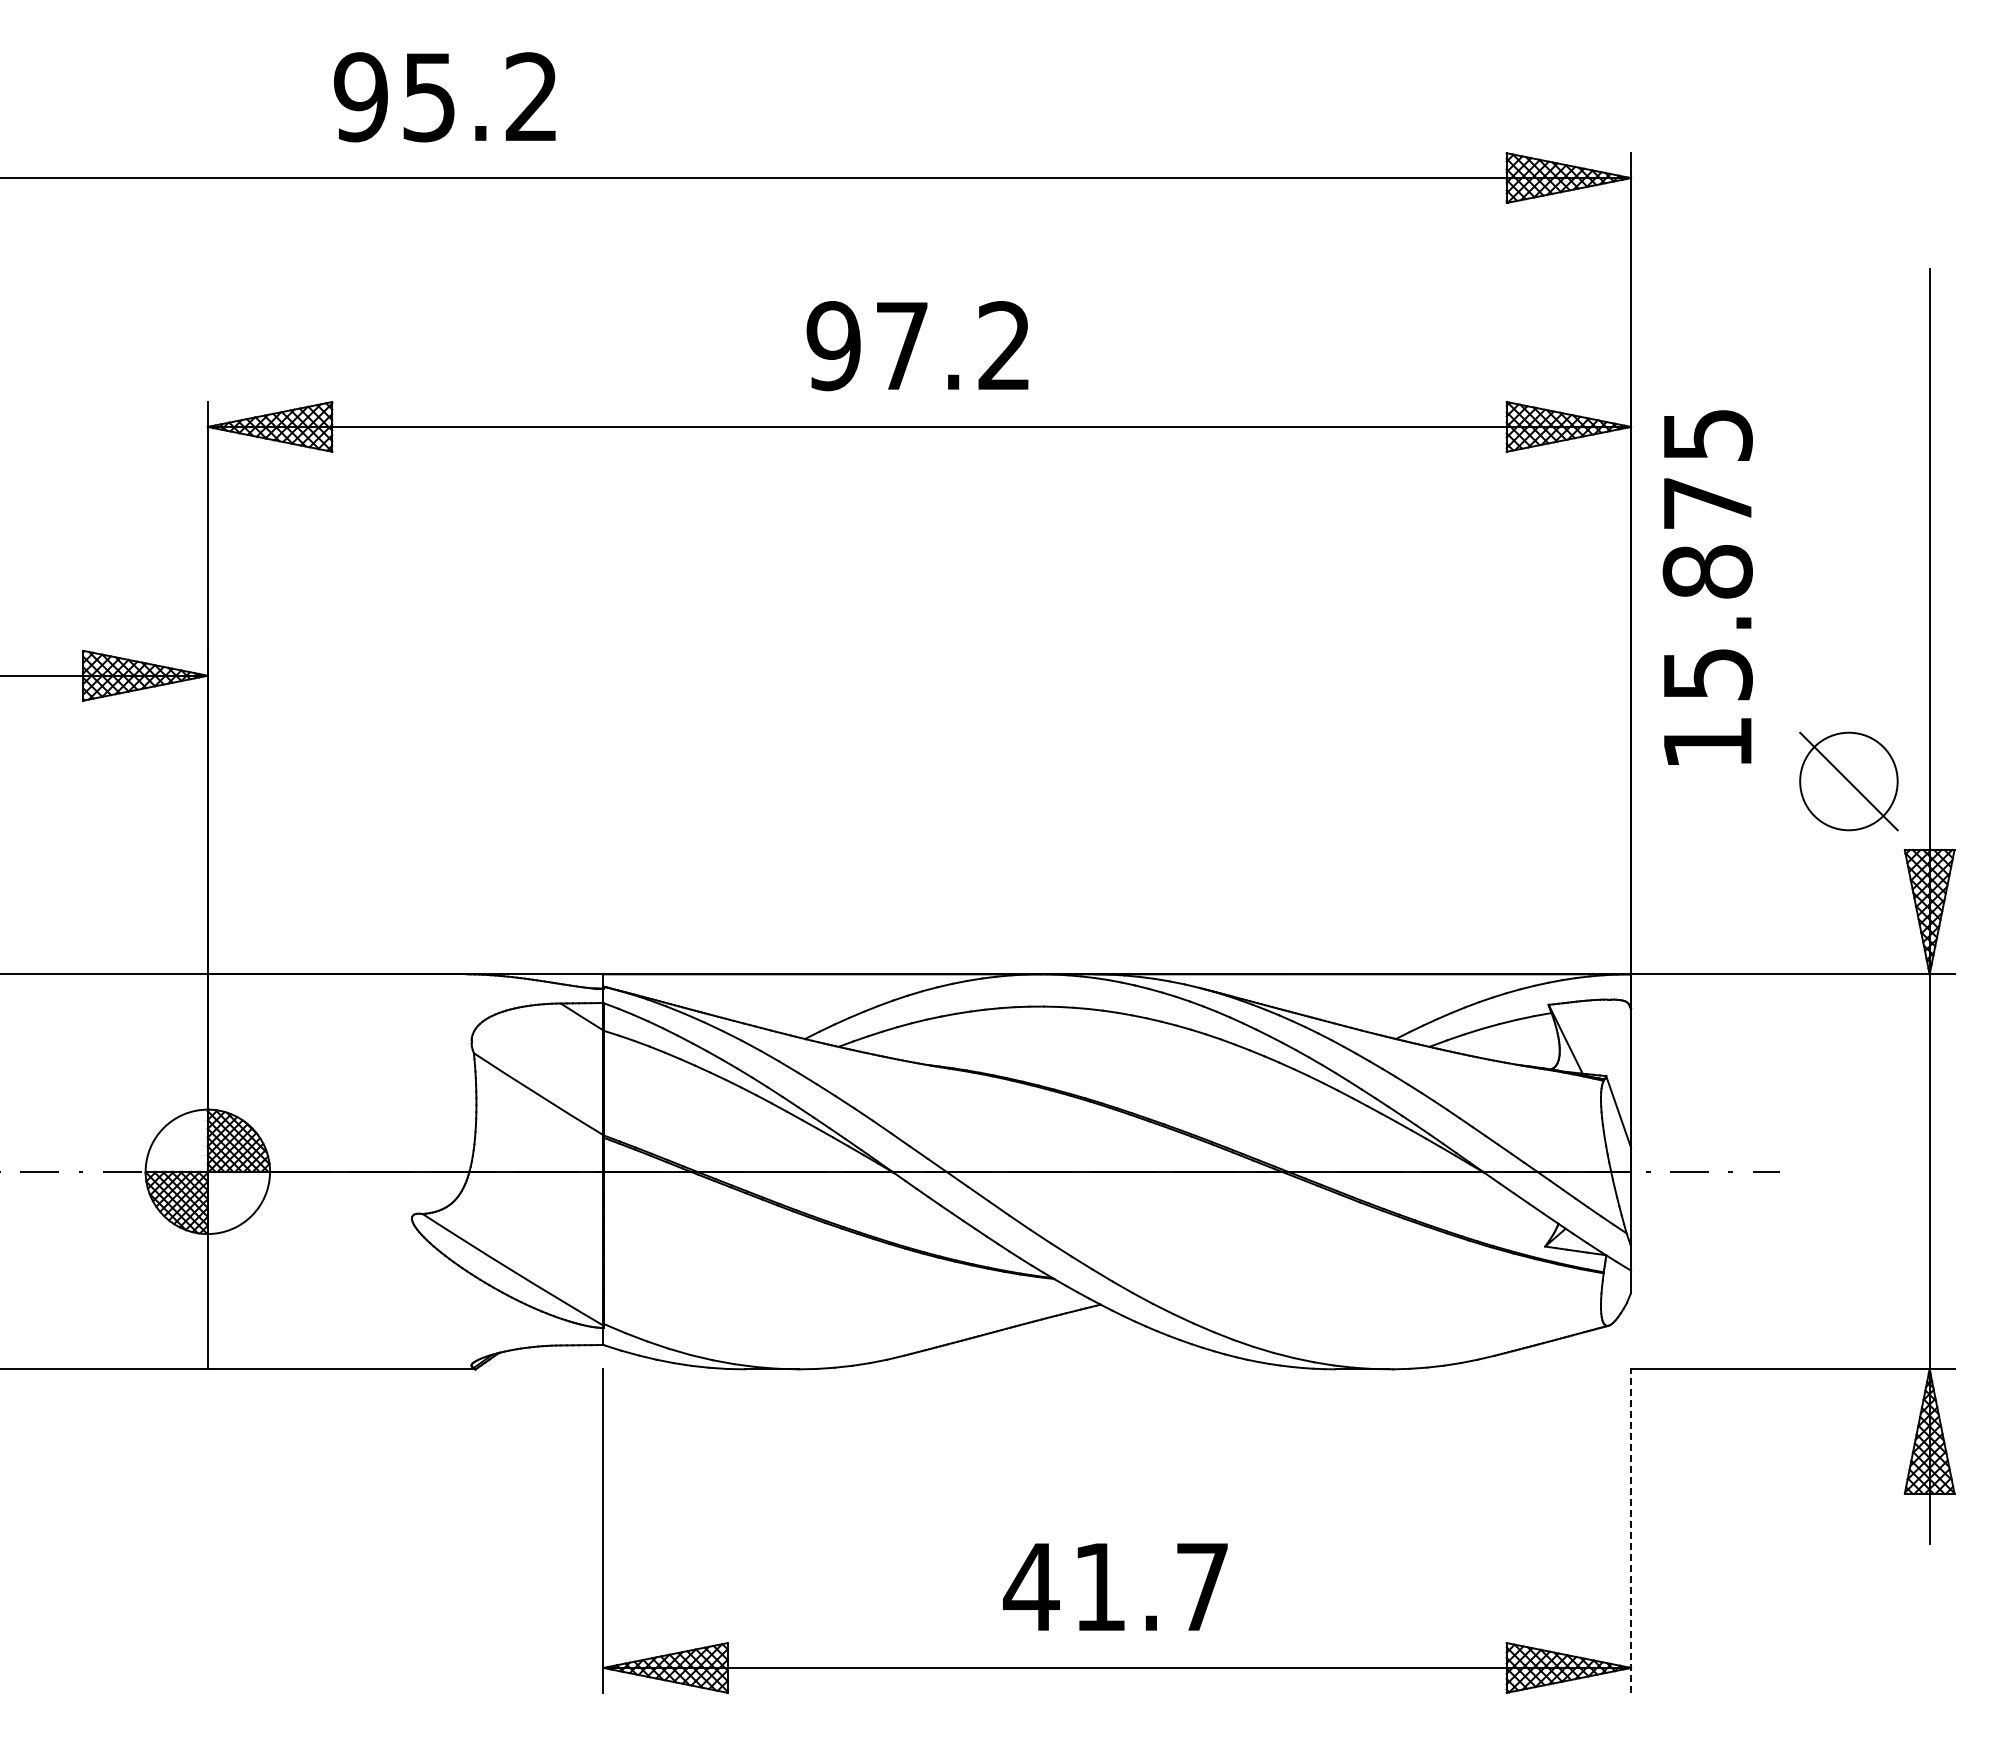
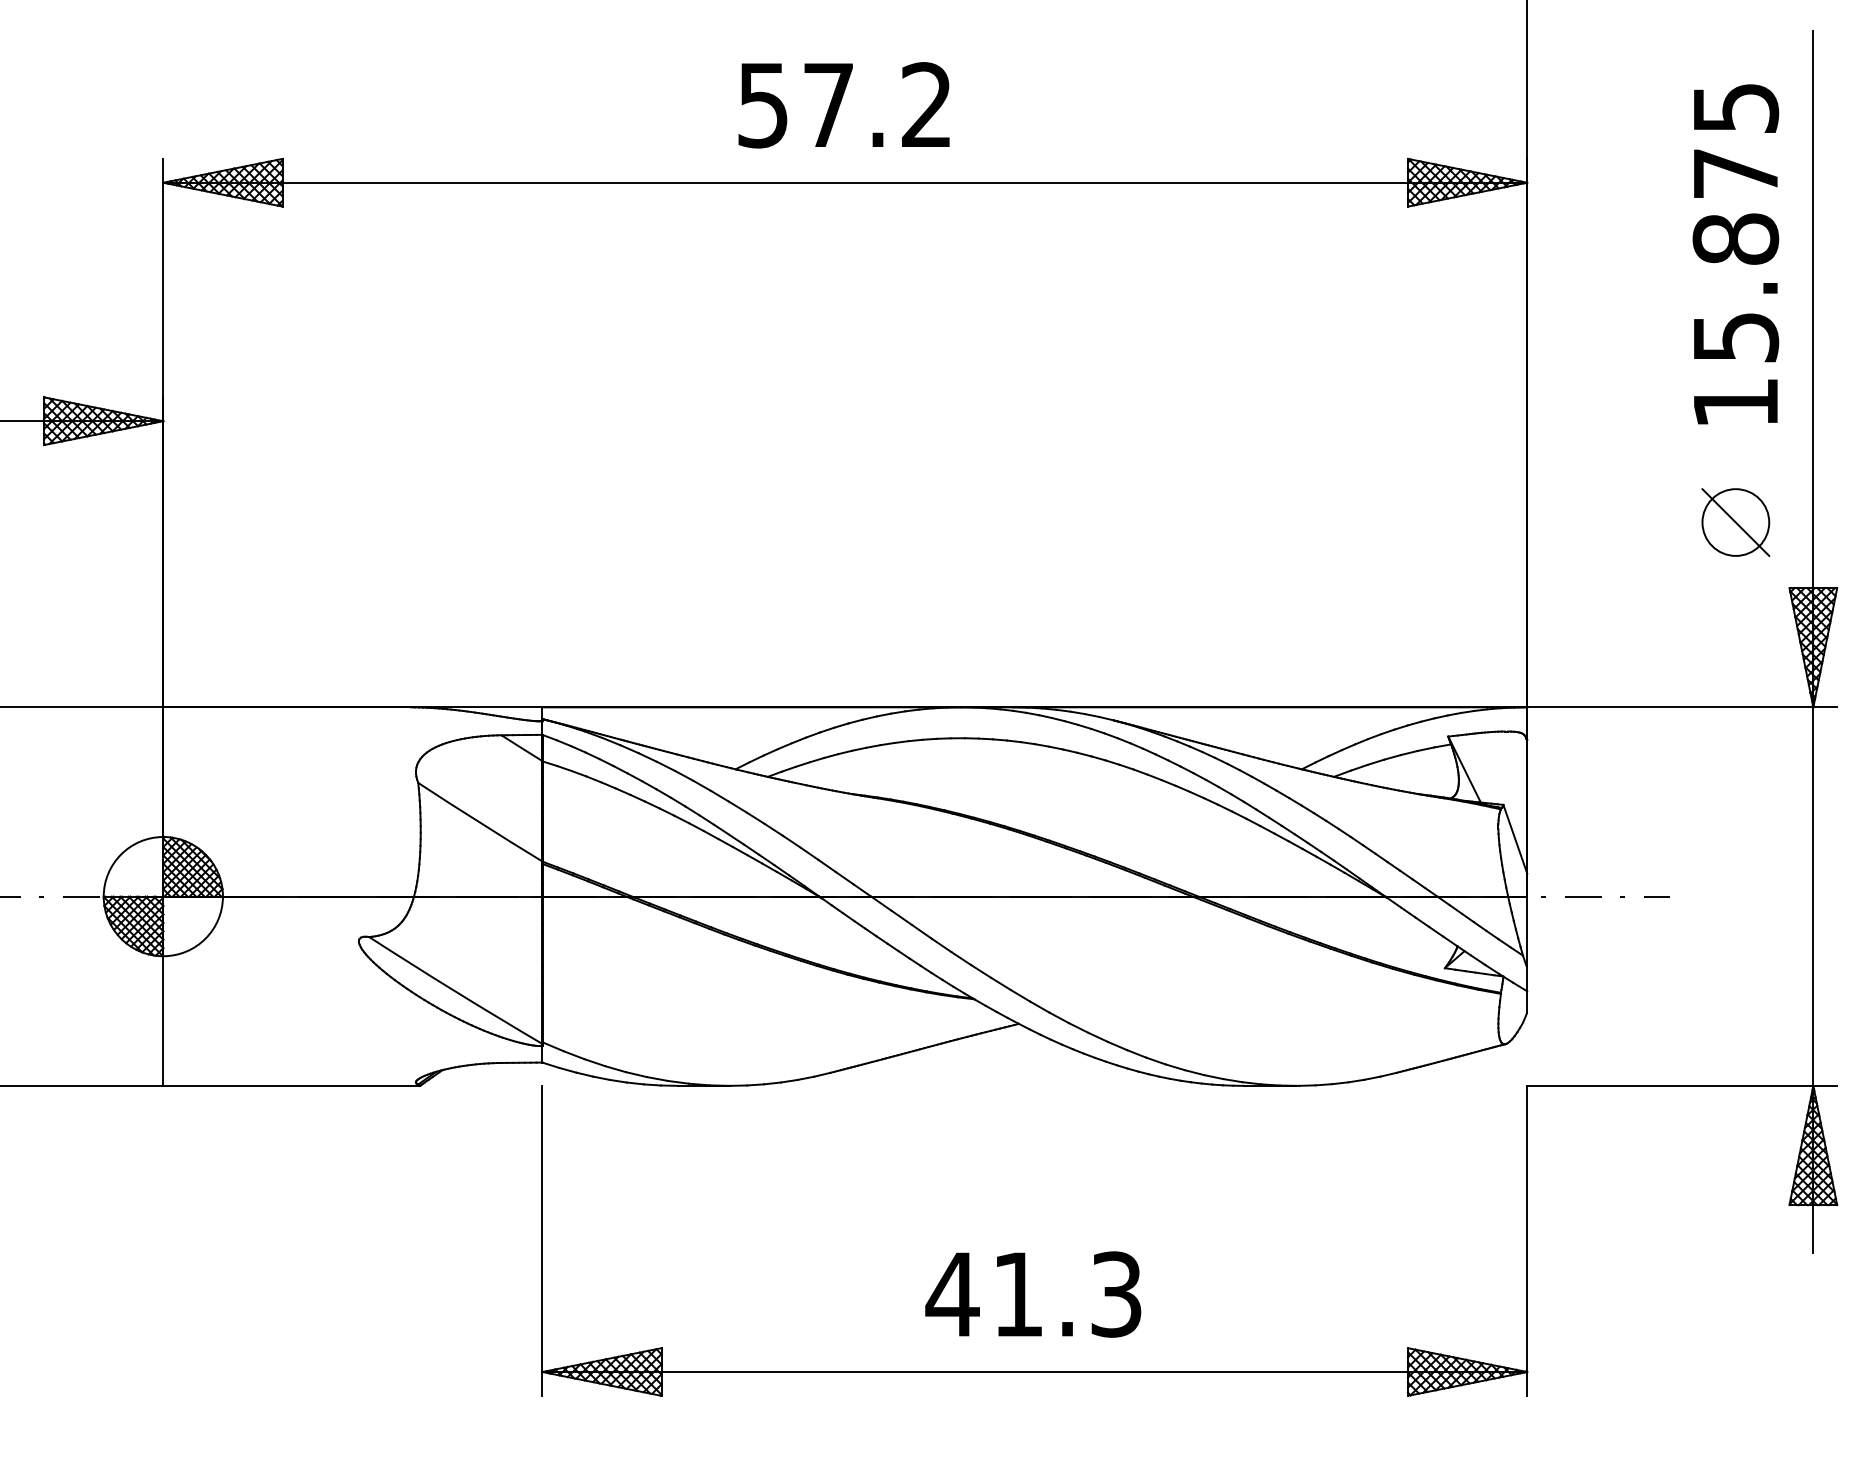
text: (833, 346) -> (762, 105), 97.2 -> 57.2
text: (1707, 587) -> (1735, 254), moved
part: (1848, 781) -> (1735, 522), size x0.71
line: (1631, 1531) -> (1527, 1241), dashed -> solid
text: (1202, 1587) -> (1116, 1294), 41.7 -> 41.3

